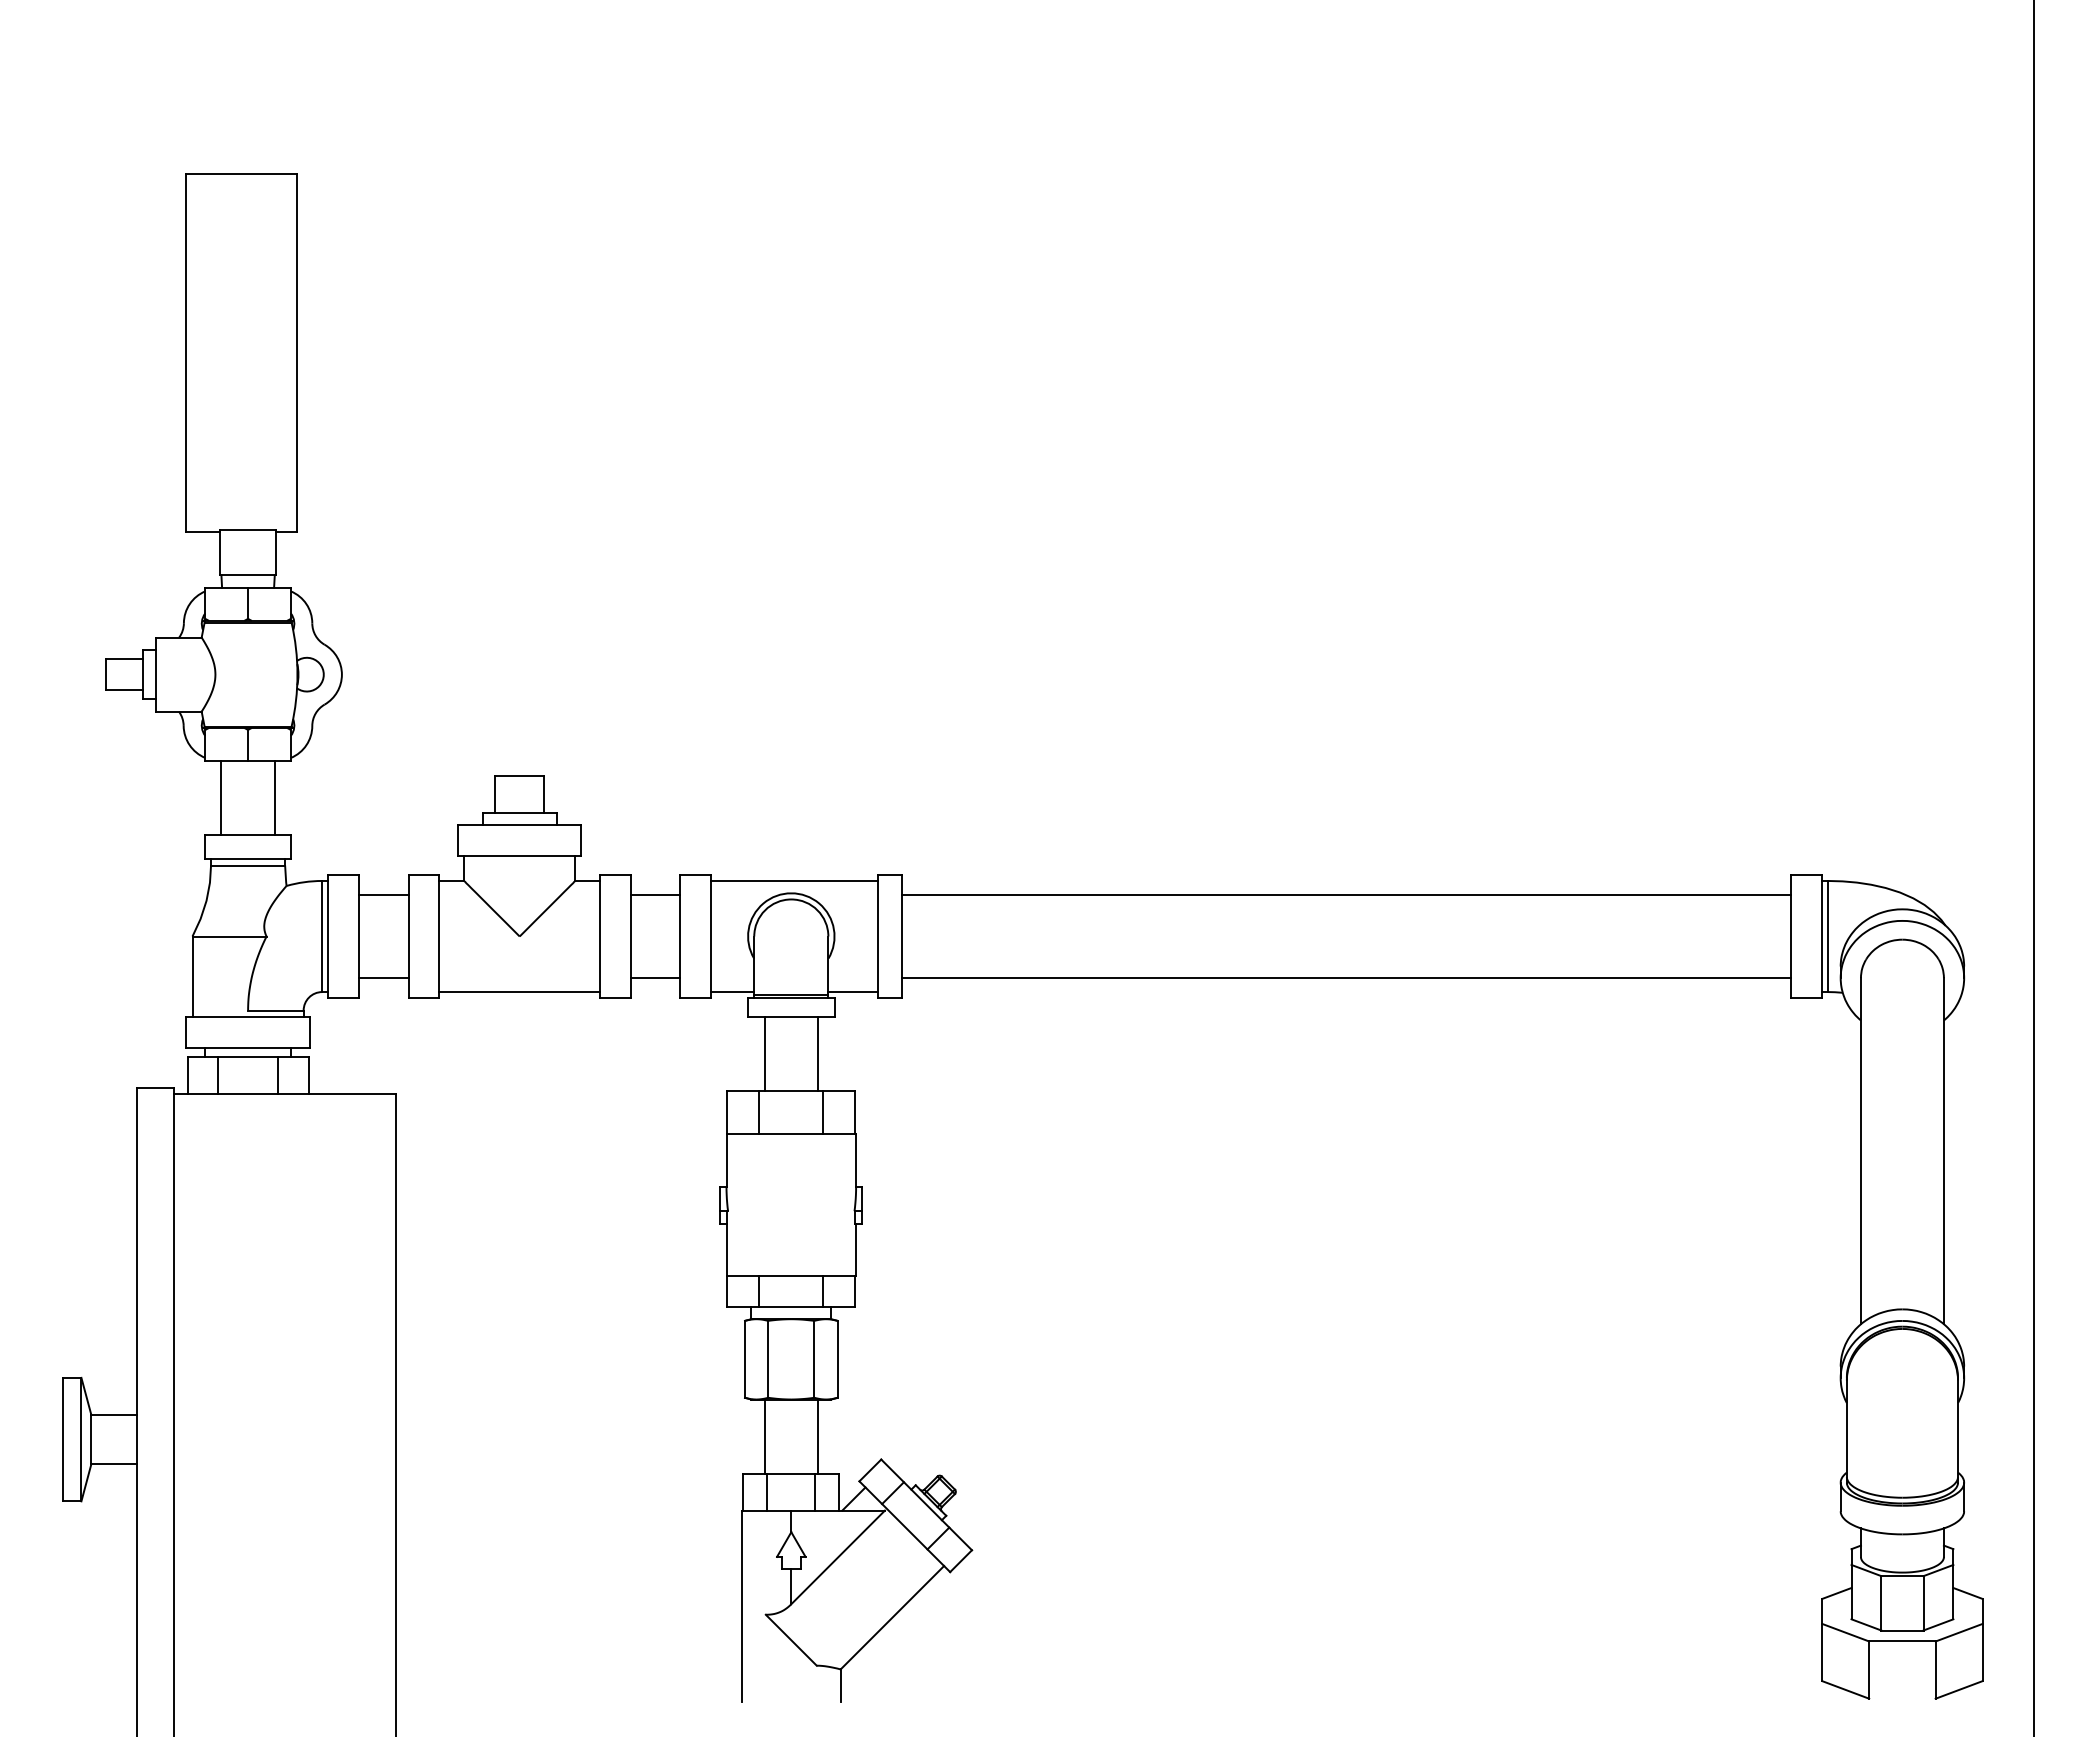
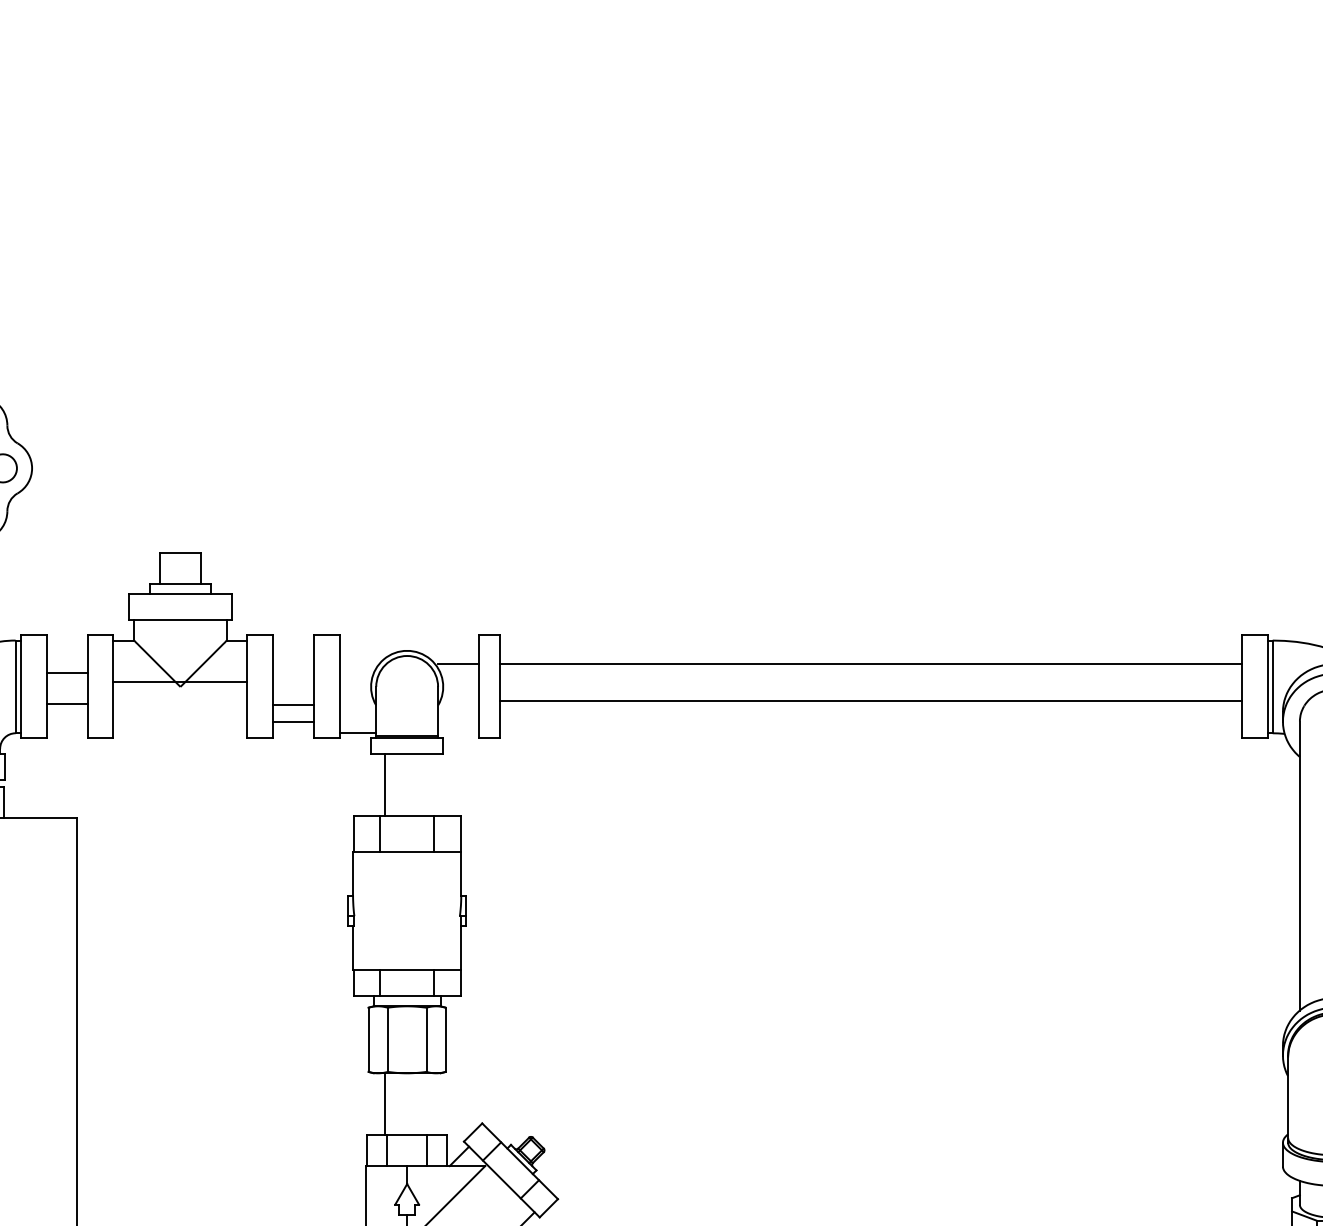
line: (794, 880) -> (409, 640), removed
line: (383, 895) -> (66, 704), moved
line: (655, 895) -> (293, 705), moved
line: (1346, 895) -> (870, 701), moved
line: (383, 978) -> (66, 673), moved
line: (1346, 978) -> (870, 664), moved
line: (519, 992) -> (180, 681), moved
line: (852, 992) -> (458, 664), moved
line: (817, 1053) -> (429, 784), removed
line: (817, 1436) -> (429, 1104), removed

